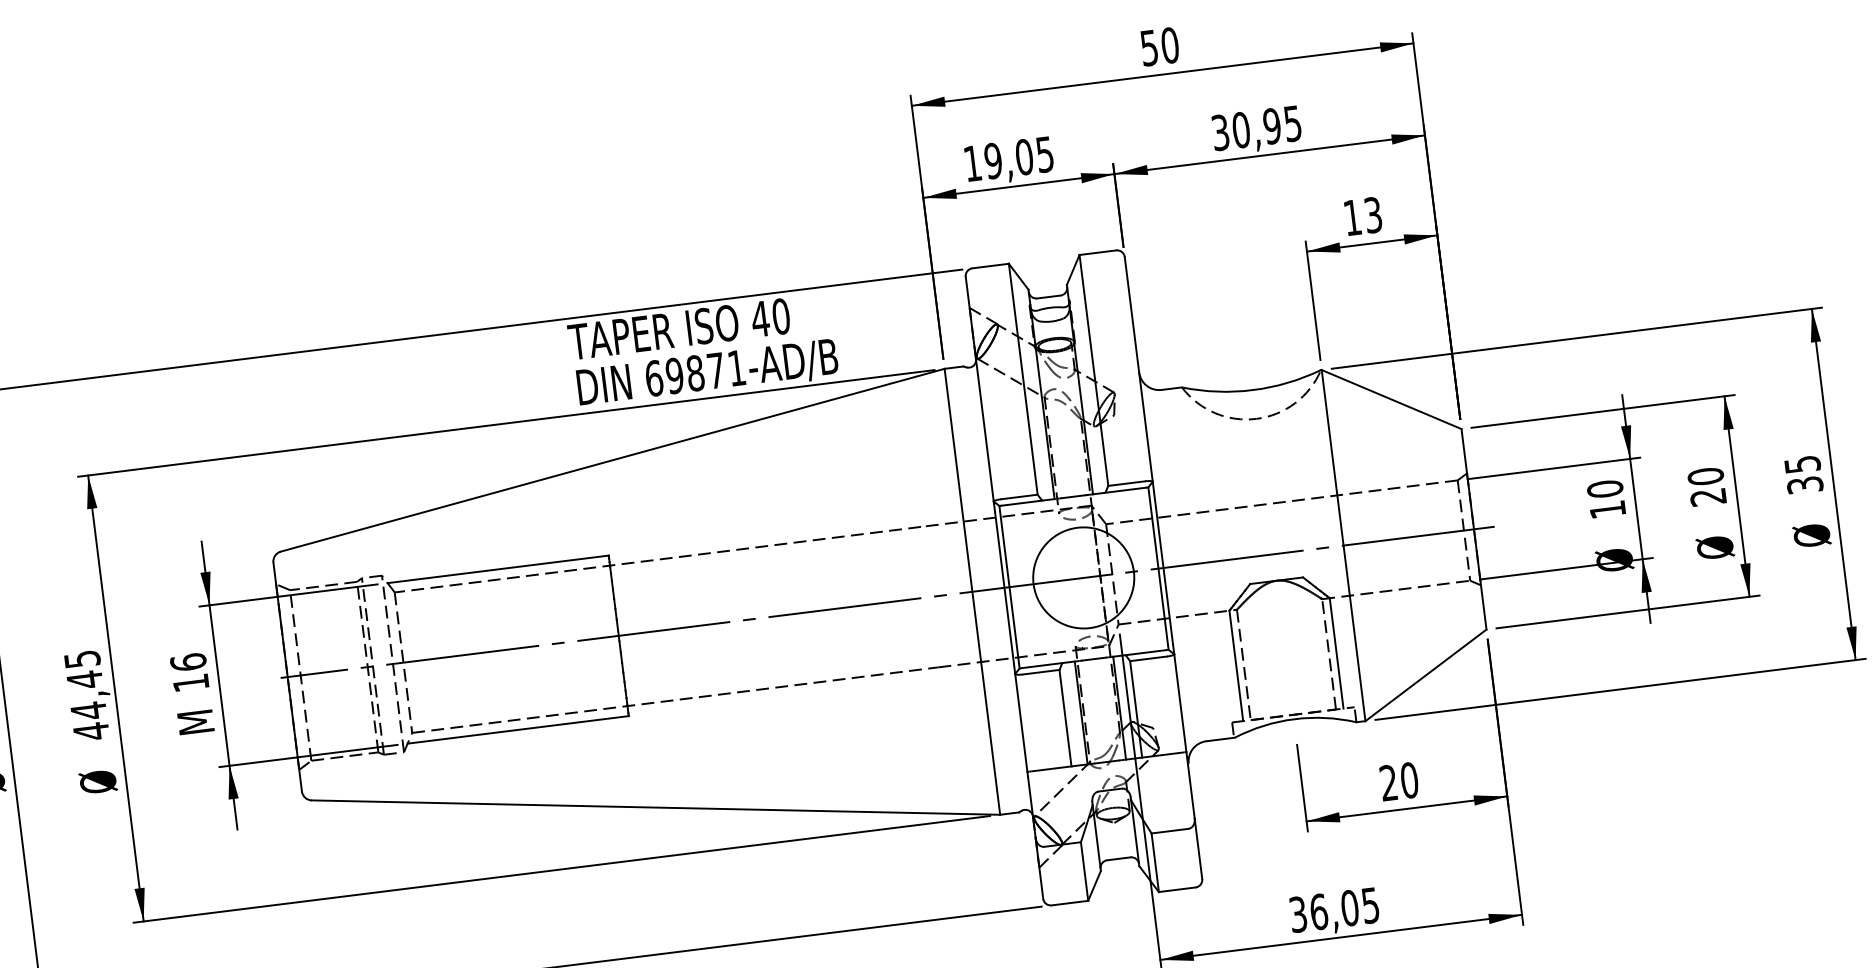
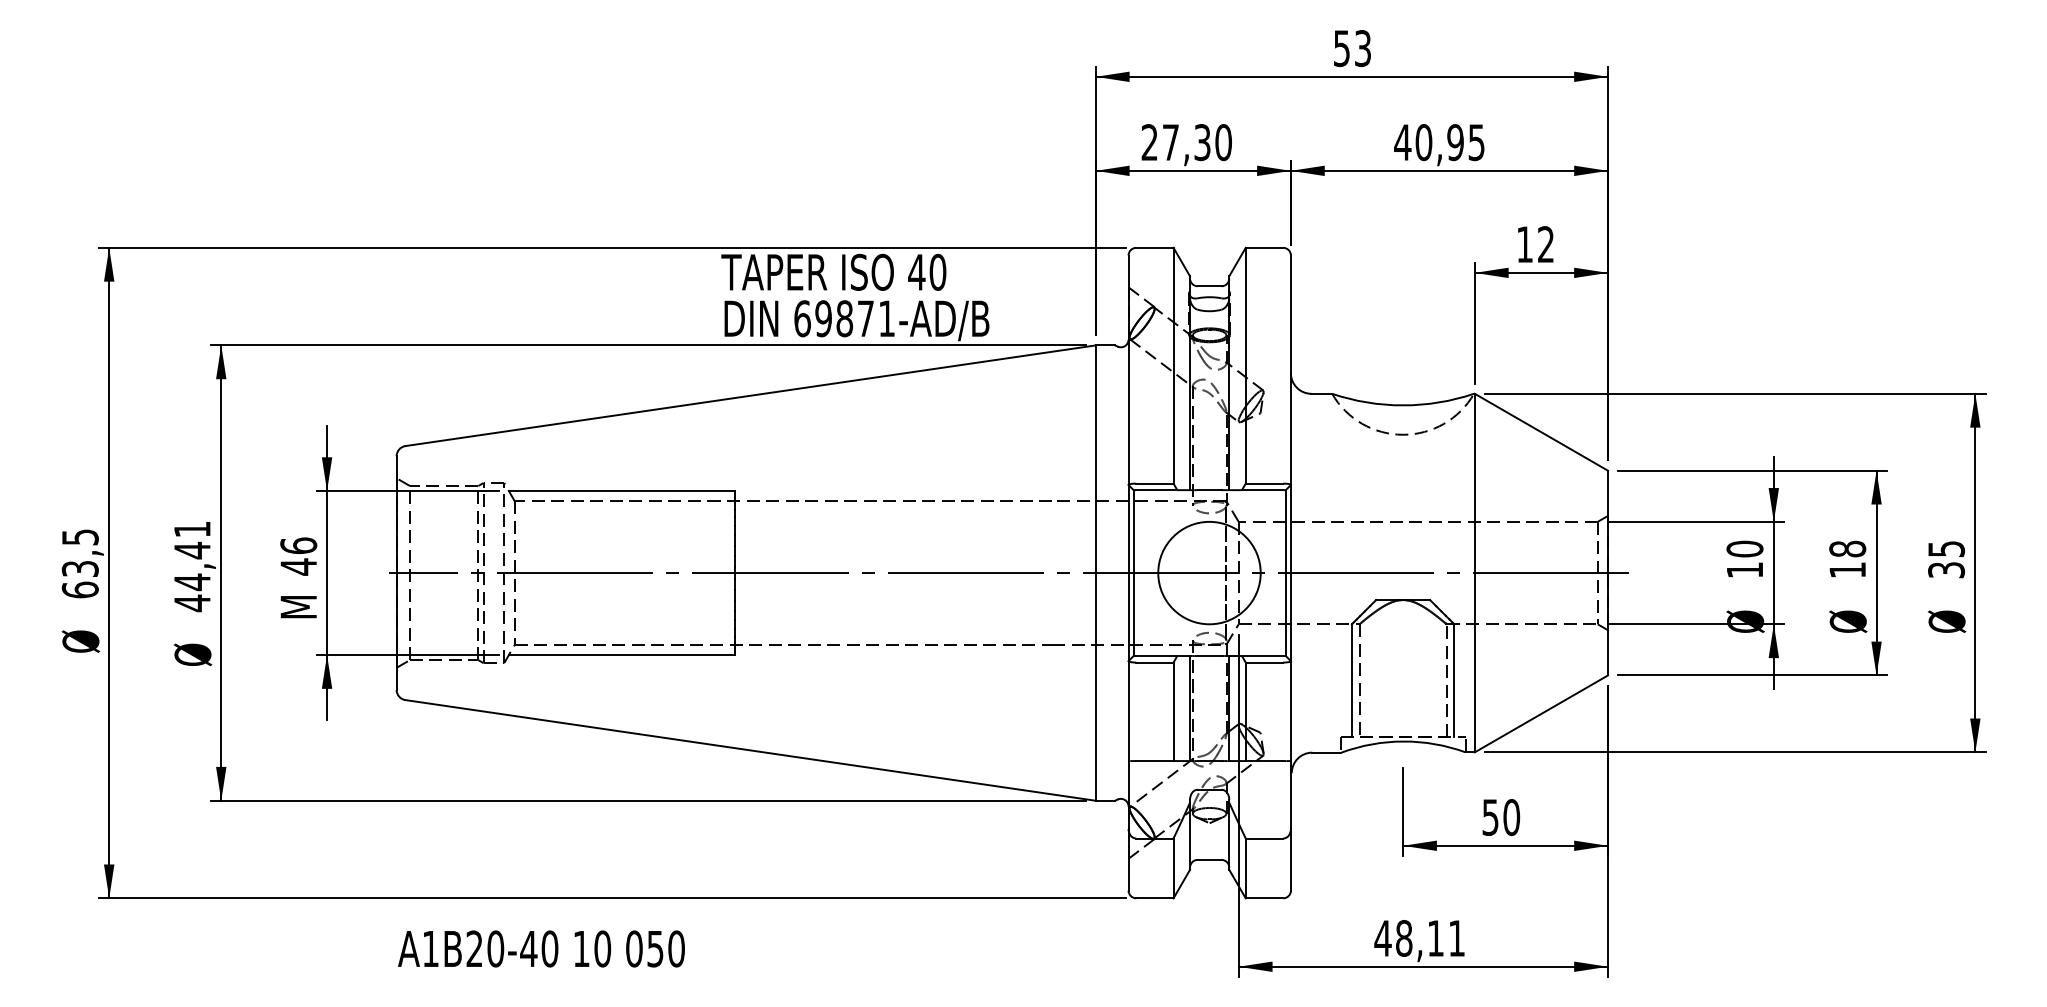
text: (1169, 45) -> (1362, 48), 50 -> 53
text: (1220, 132) -> (1402, 142), 30,95 -> 40,95
text: (1008, 159) -> (1186, 142), 19,05 -> 27,30
text: (1372, 215) -> (1545, 244), 13 -> 12
text: (1706, 486) -> (1847, 559), 20 -> 18
text: (82, 659) -> (192, 529), 44,45 -> 44,41
text: (190, 682) -> (298, 566), 16 -> 46
text: (1388, 783) -> (1490, 817), 20 -> 50
text: (1333, 910) -> (1419, 938), 36,05 -> 48,11

